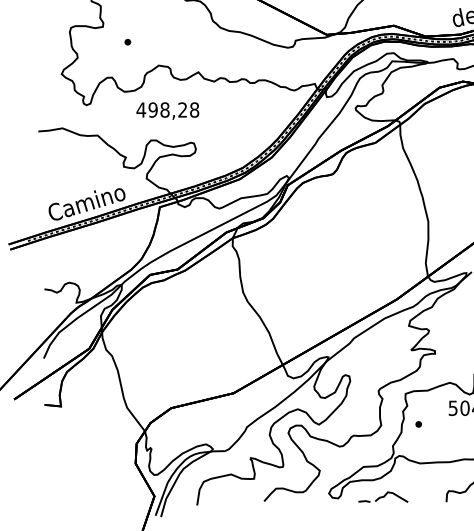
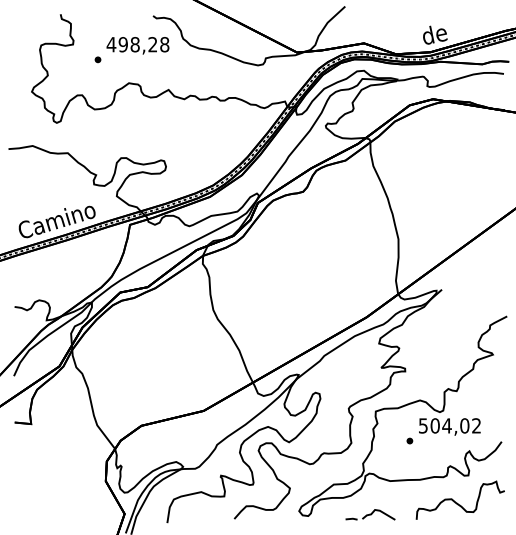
text: (167, 110) -> (137, 45), moved
part: (418, 423) -> (409, 440), moved
part: (383, 496) -> (370, 514), moved

